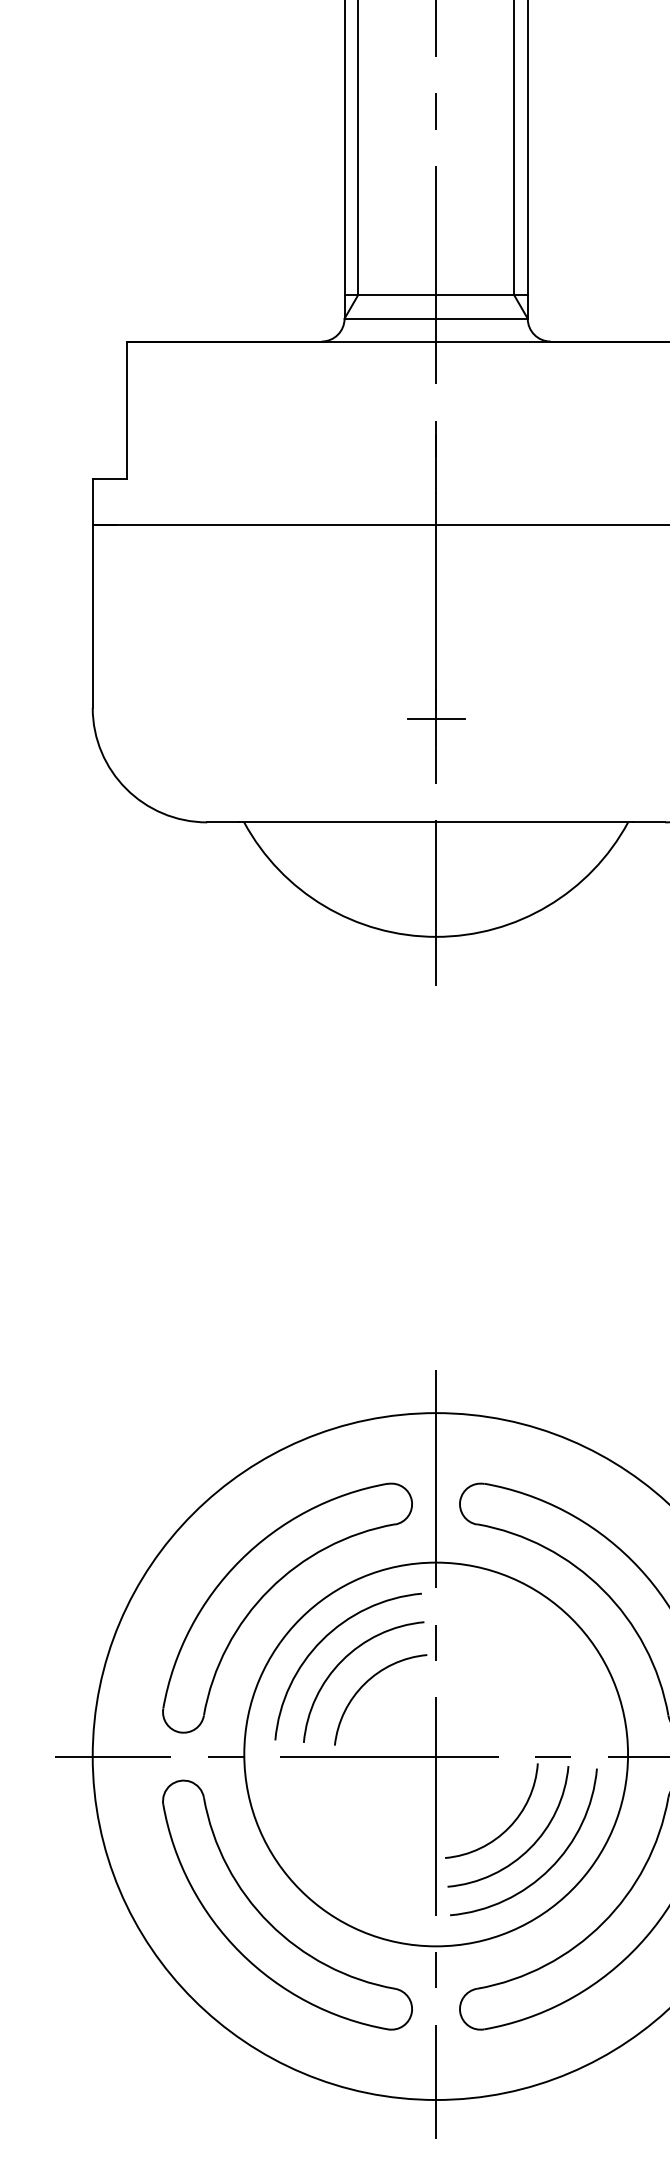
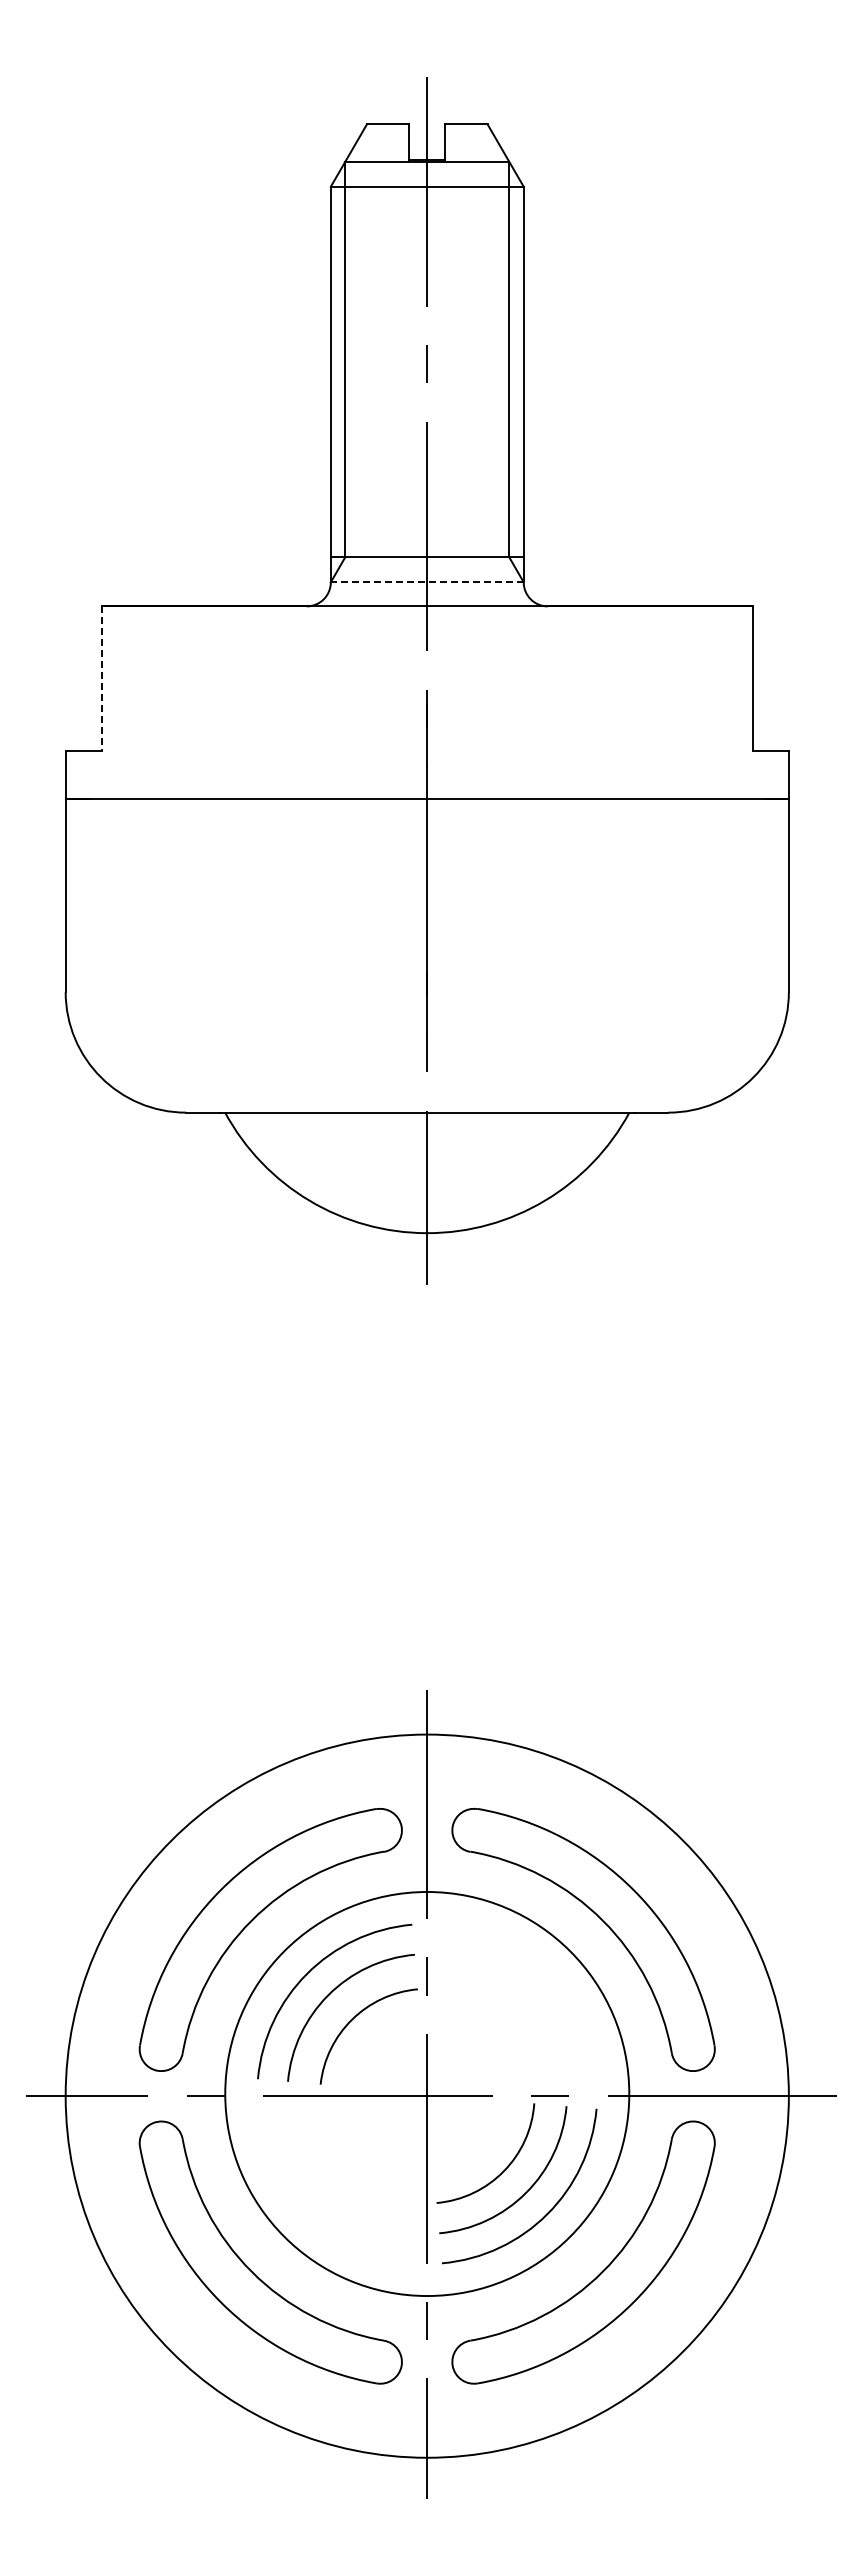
line: (435, 318) -> (426, 582), solid -> dashed
line: (126, 410) -> (101, 679), solid -> dashed
line: (436, 718) -> (427, 1003), removed

